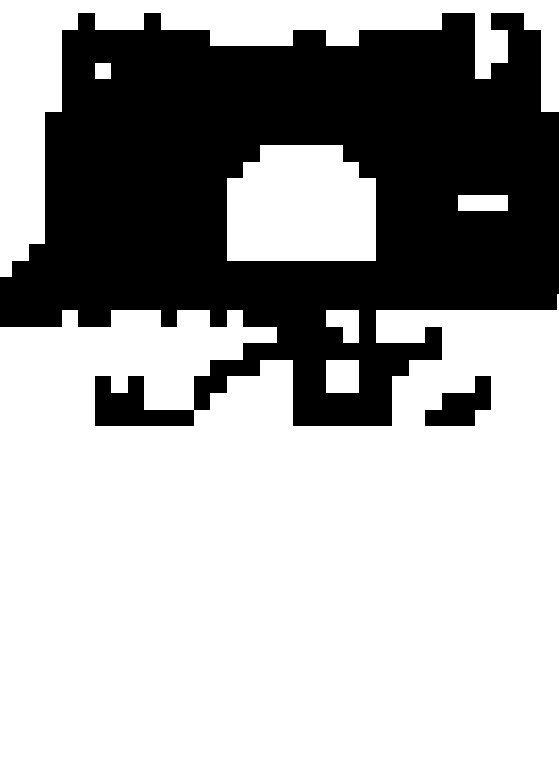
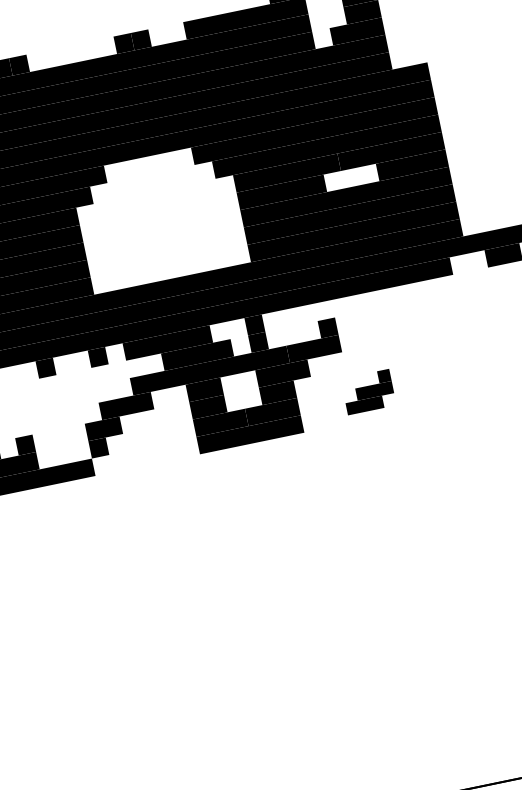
part: (457, 400) -> (367, 391), size x0.7

